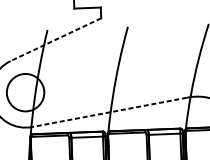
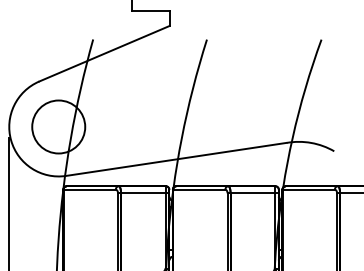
line: (55, 39) -> (104, 53), dashed -> solid
line: (108, 112) -> (175, 159), dashed -> solid

